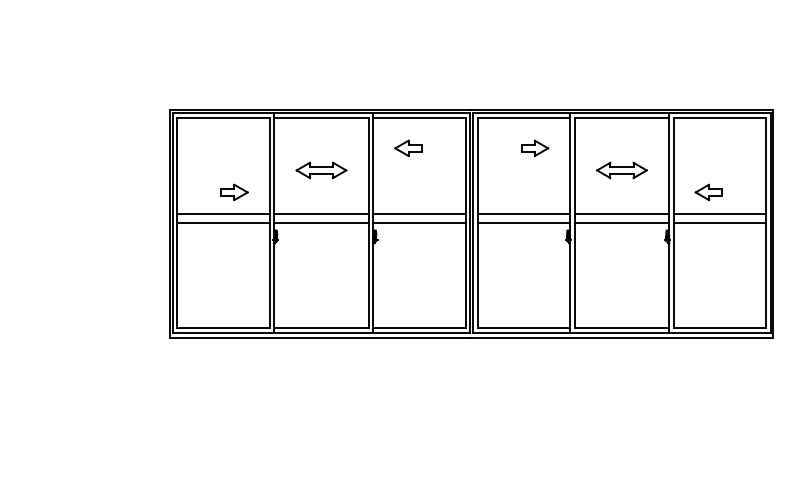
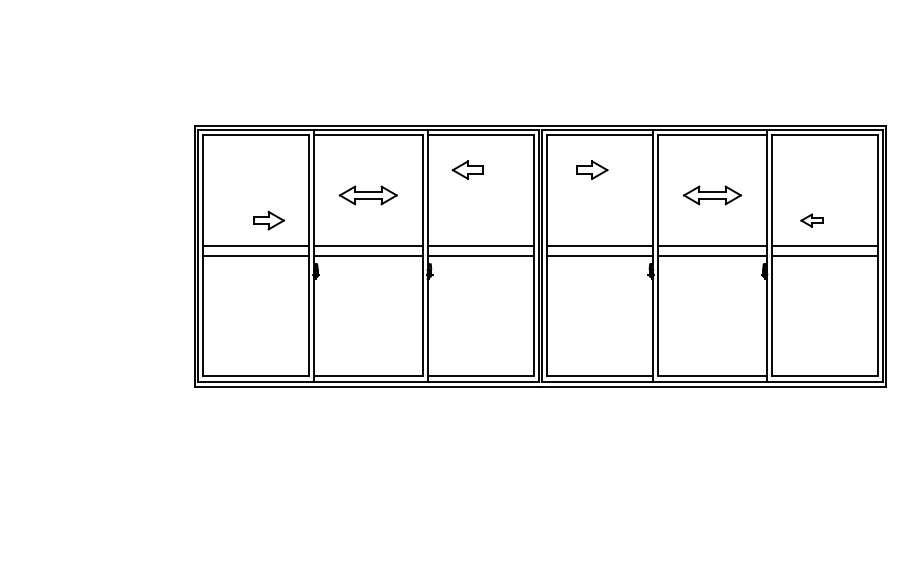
part: (535, 147) -> (592, 169), moved
part: (708, 192) -> (811, 220), size x0.7

